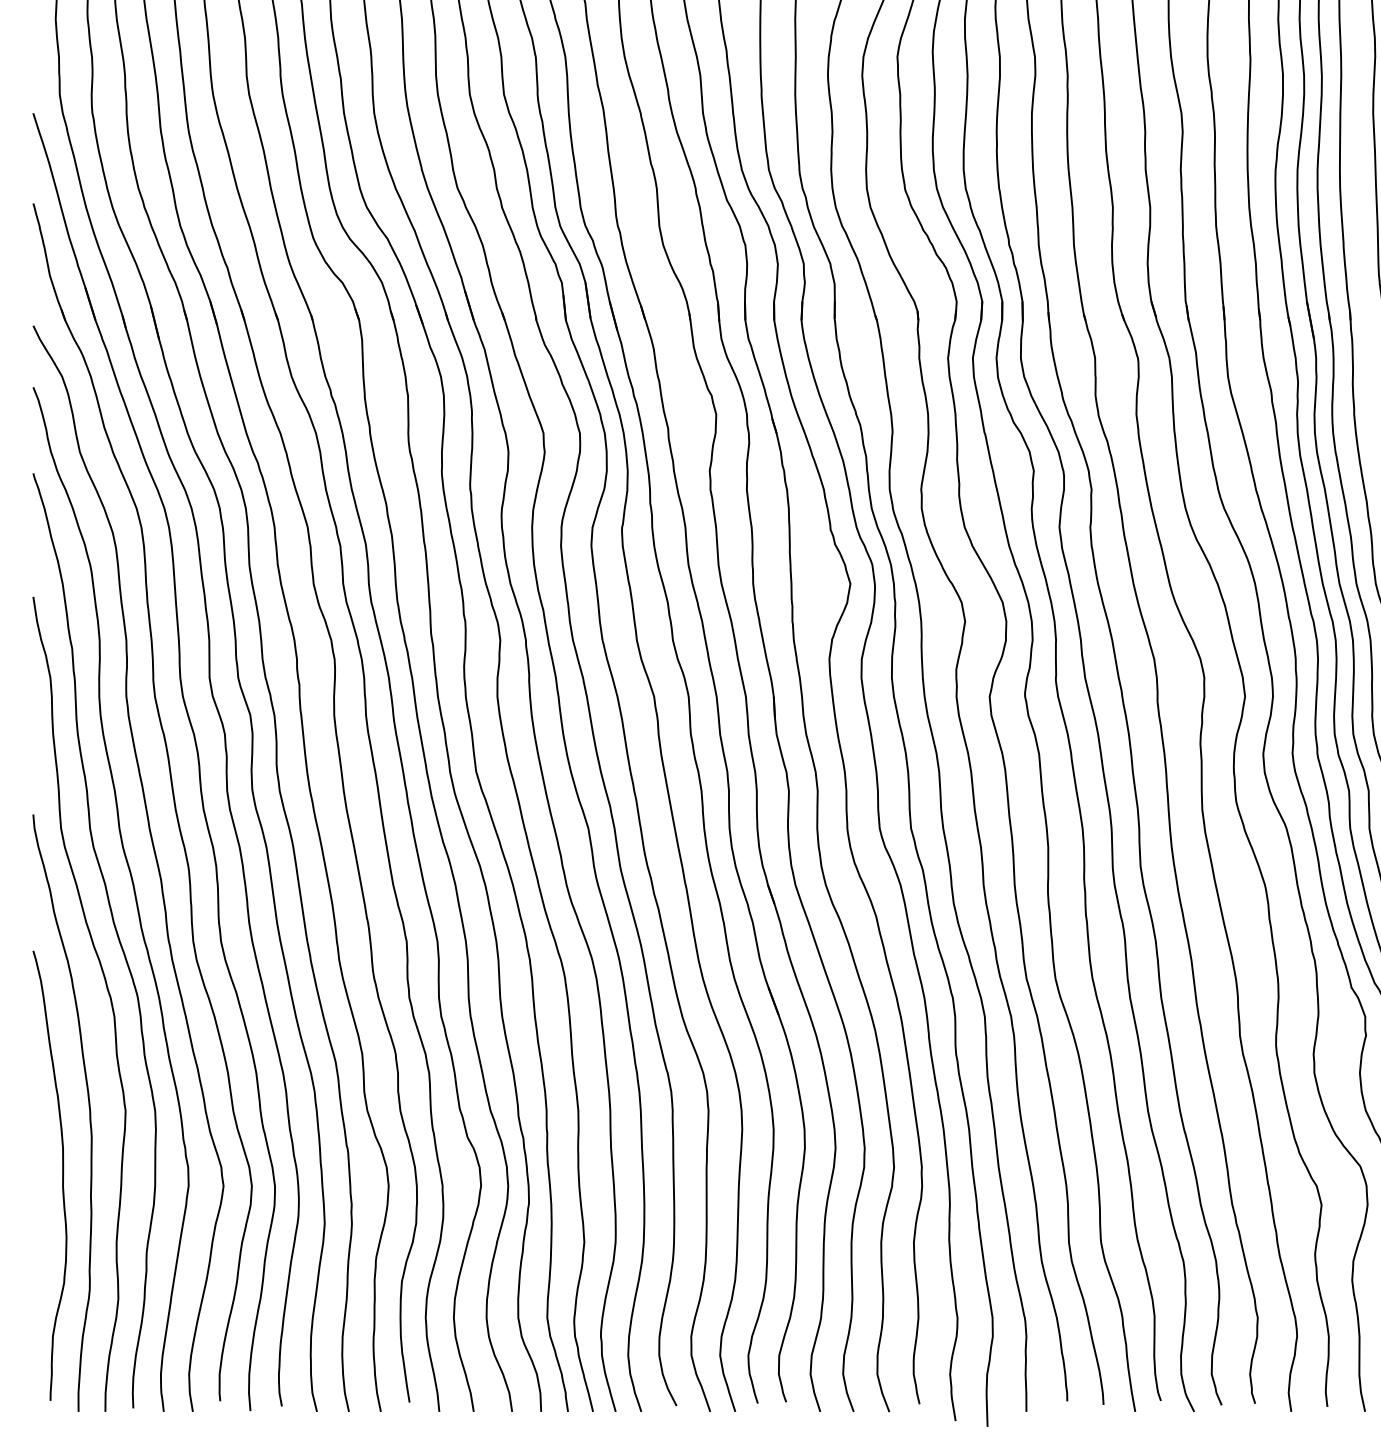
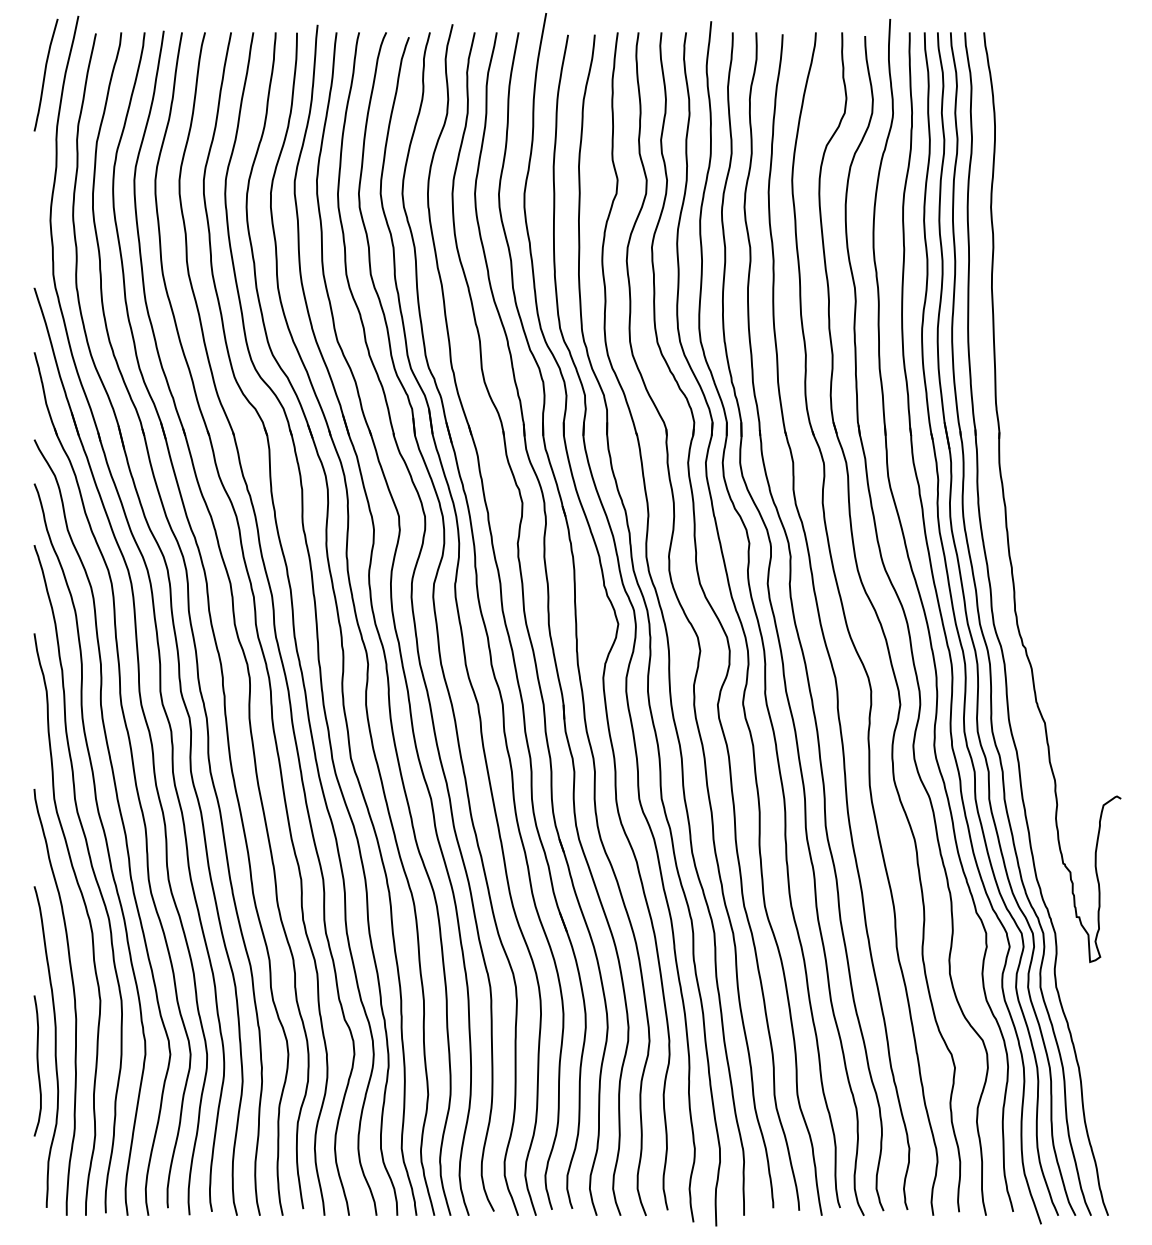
curve: (37, 1201) -> (37, 1065), added

